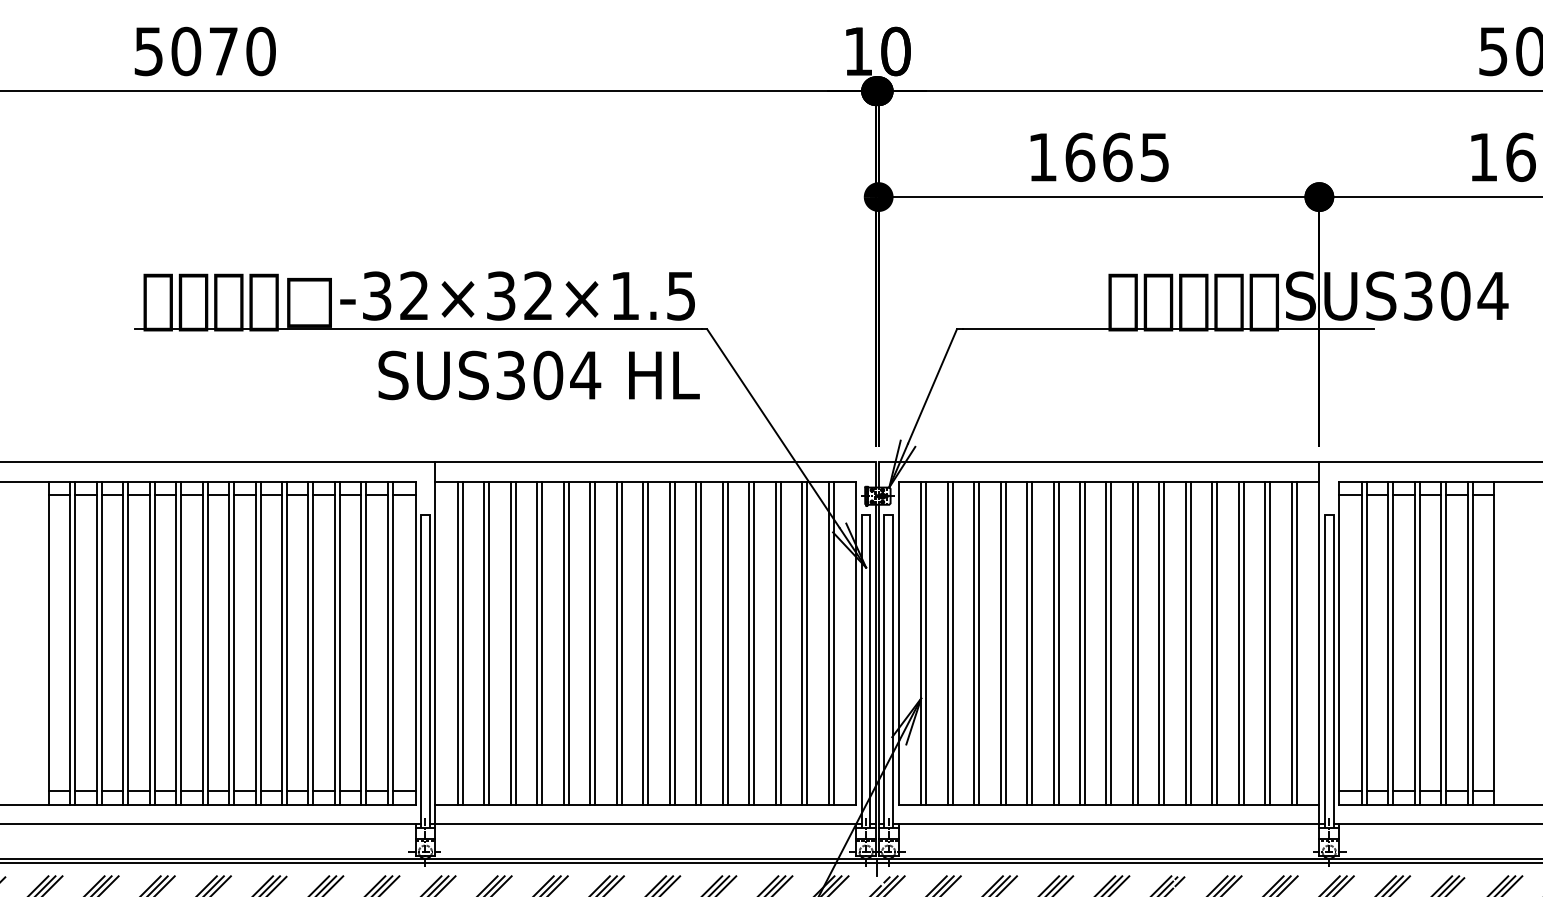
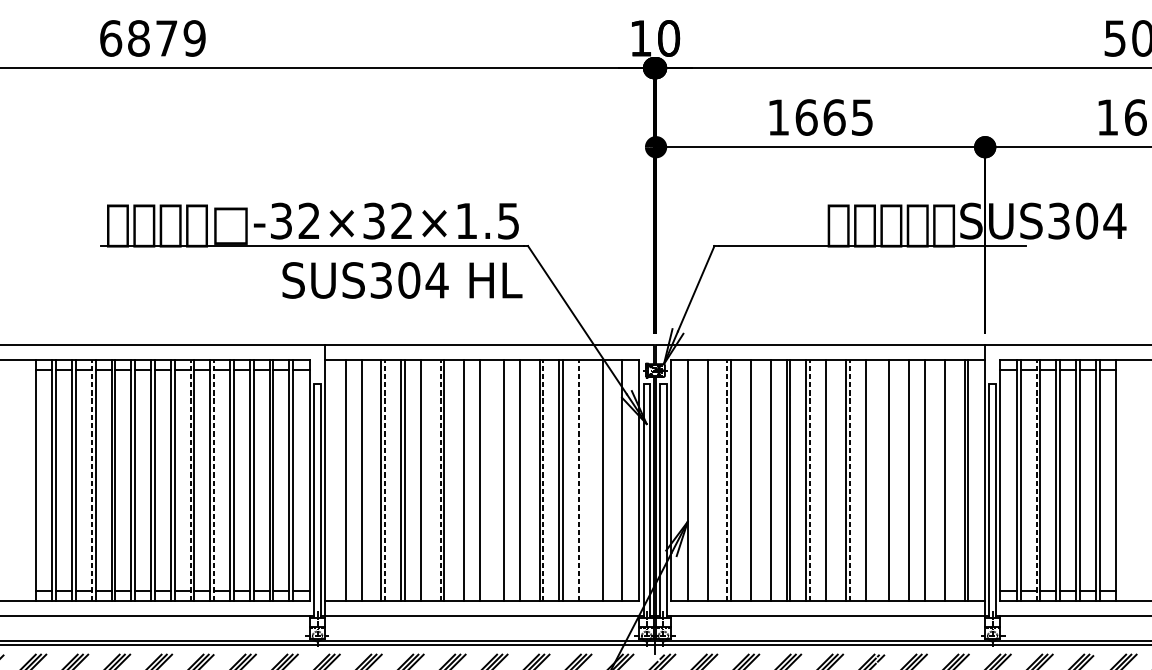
text: (204, 51) -> (152, 38), 5070 -> 6879
line: (123, 642) -> (92, 479), solid -> dashed
line: (255, 642) -> (190, 479), solid -> dashed
line: (287, 642) -> (214, 479), solid -> dashed
line: (457, 642) -> (341, 479), removed
line: (489, 642) -> (365, 479), removed
line: (515, 642) -> (384, 479), solid -> dashed
line: (568, 642) -> (424, 479), removed
line: (590, 642) -> (440, 479), solid -> dashed
line: (616, 642) -> (460, 479), removed
line: (648, 642) -> (484, 479), removed
line: (669, 642) -> (499, 479), removed
line: (701, 642) -> (523, 479), removed
line: (727, 642) -> (543, 479), solid -> dashed
line: (775, 642) -> (578, 479), solid -> dashed
line: (780, 642) -> (582, 479), removed
line: (802, 642) -> (599, 479), removed
line: (828, 642) -> (618, 479), removed
line: (926, 642) -> (691, 479), removed
line: (952, 642) -> (711, 479), removed
line: (974, 642) -> (727, 479), solid -> dashed
line: (1000, 642) -> (747, 479), removed
line: (1027, 642) -> (767, 479), removed
line: (1085, 642) -> (810, 479), solid -> dashed
line: (1111, 642) -> (829, 479), removed
line: (1137, 642) -> (849, 479), solid -> dashed
line: (1164, 642) -> (869, 479), removed
line: (1185, 642) -> (885, 479), removed
line: (1212, 642) -> (905, 479), removed
line: (1243, 642) -> (928, 479), removed
line: (1270, 642) -> (948, 479), removed
line: (1388, 642) -> (1036, 479), solid -> dashed

